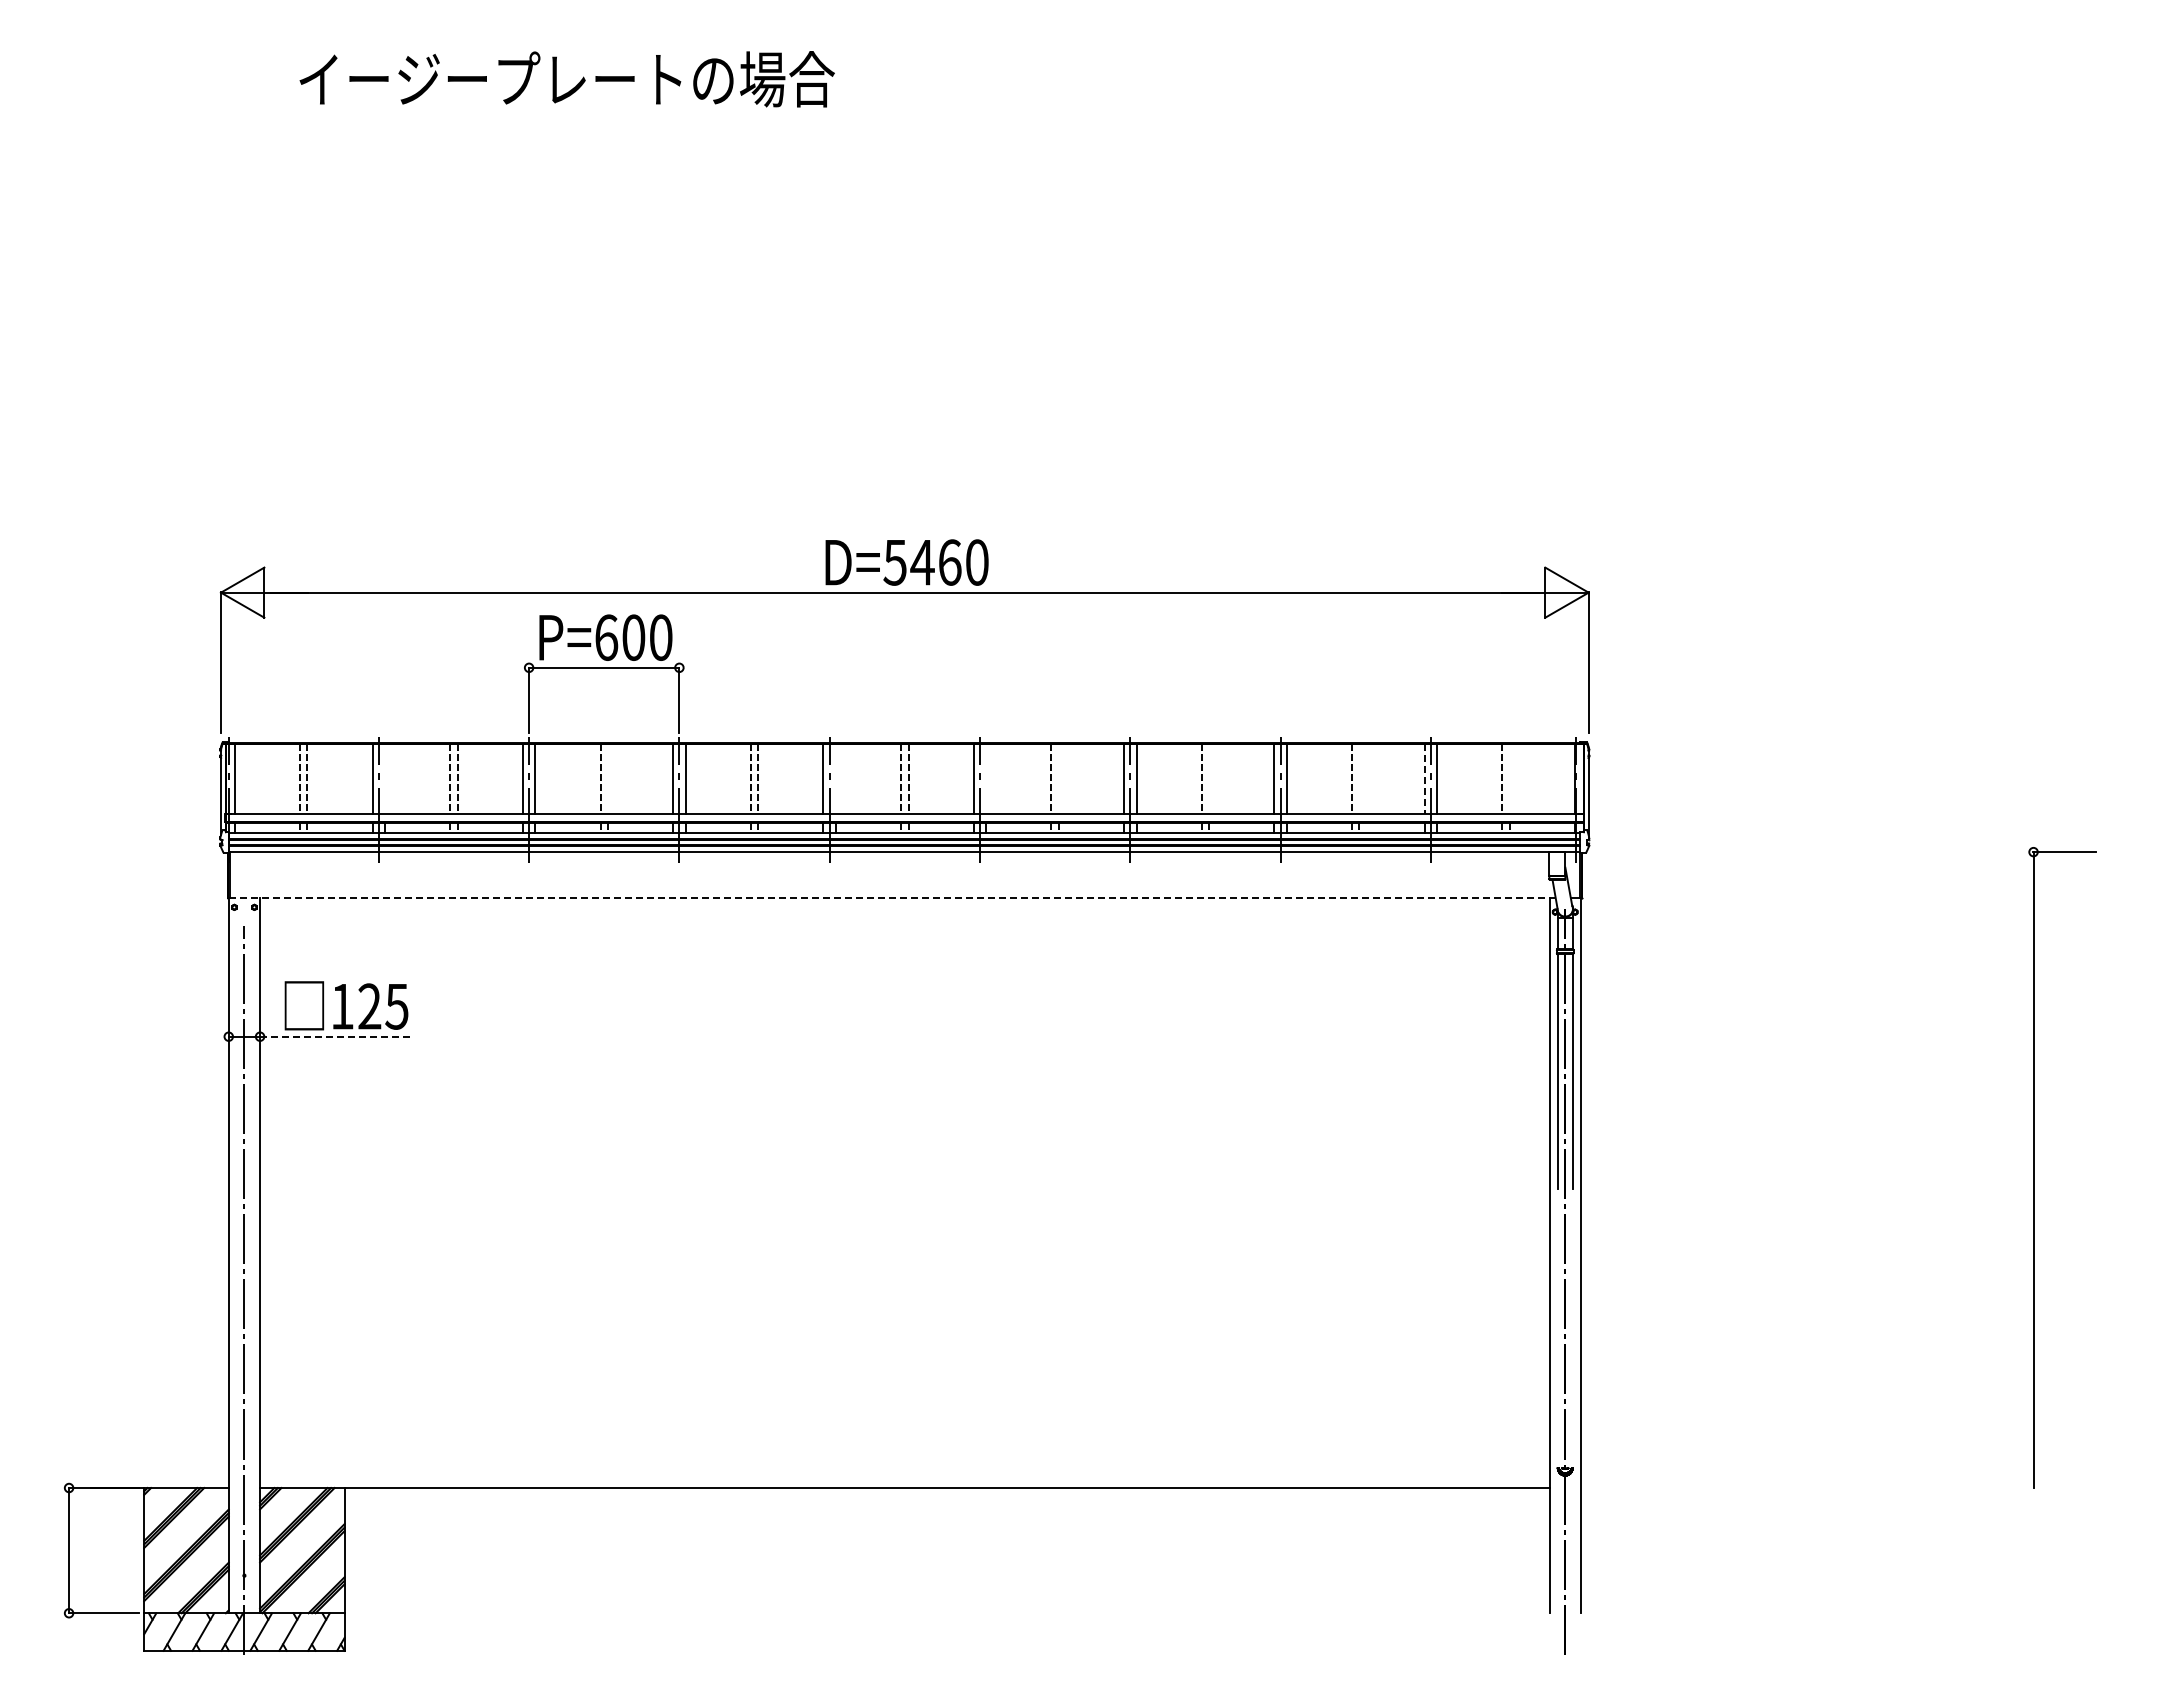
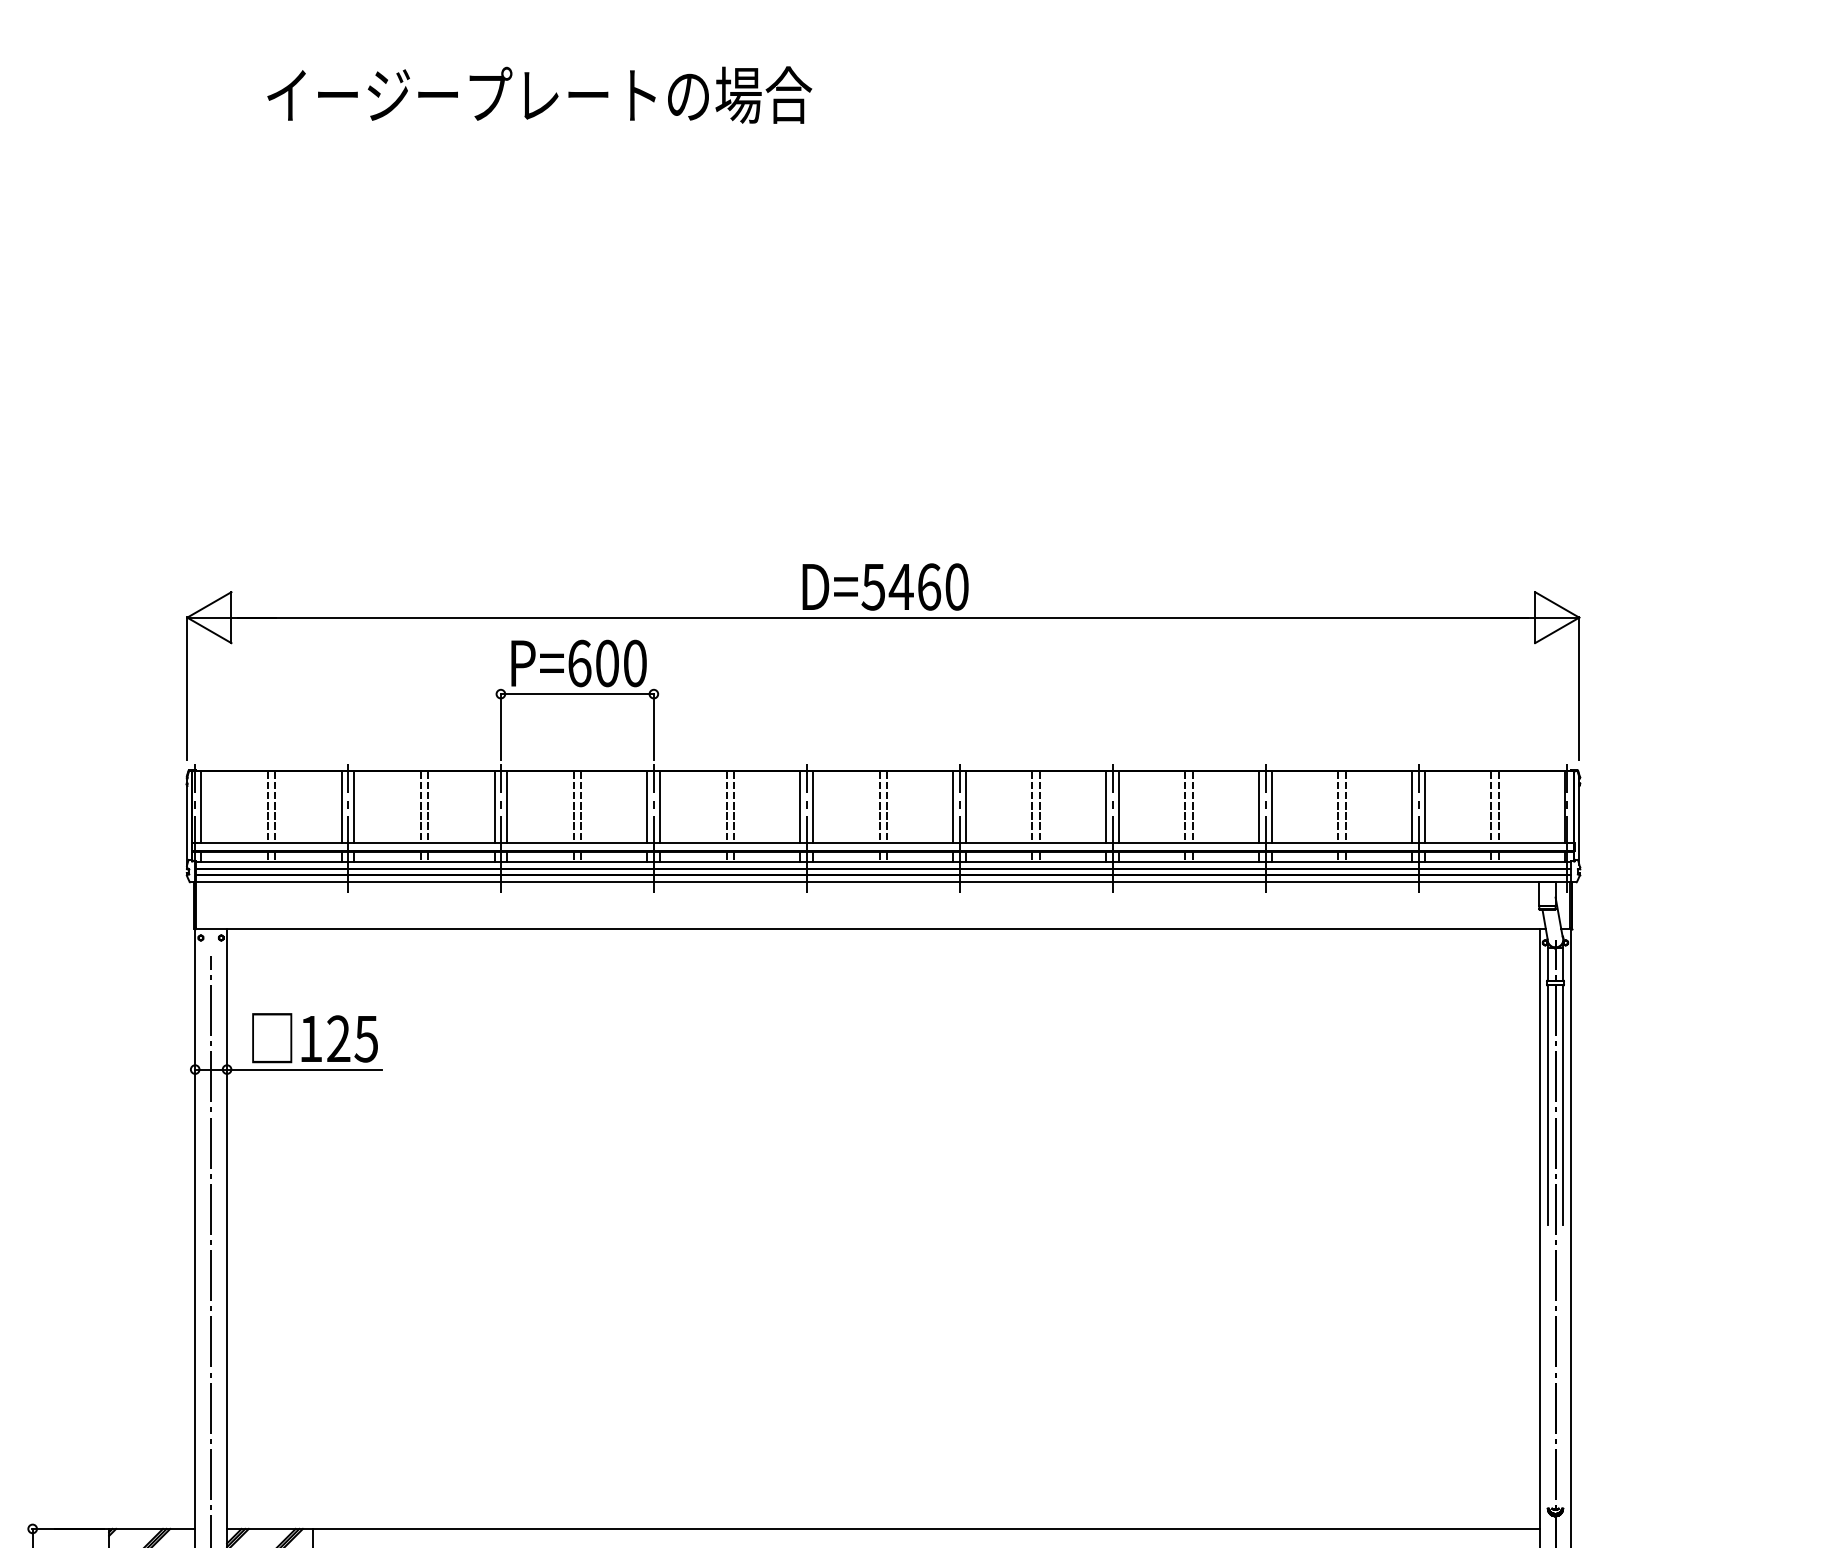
line: (385, 778) -> (354, 806), added
line: (608, 778) -> (581, 806), added
line: (835, 778) -> (812, 806), added
line: (986, 778) -> (966, 806), added
line: (1058, 778) -> (1039, 806), added
line: (1209, 778) -> (1193, 806), added
line: (1359, 778) -> (1346, 806), added
line: (1509, 778) -> (1498, 806), added
line: (1424, 779) -> (1412, 807), dashed -> solid
line: (892, 898) -> (870, 928), dashed -> solid
line: (336, 1036) -> (304, 1069), dashed -> solid

